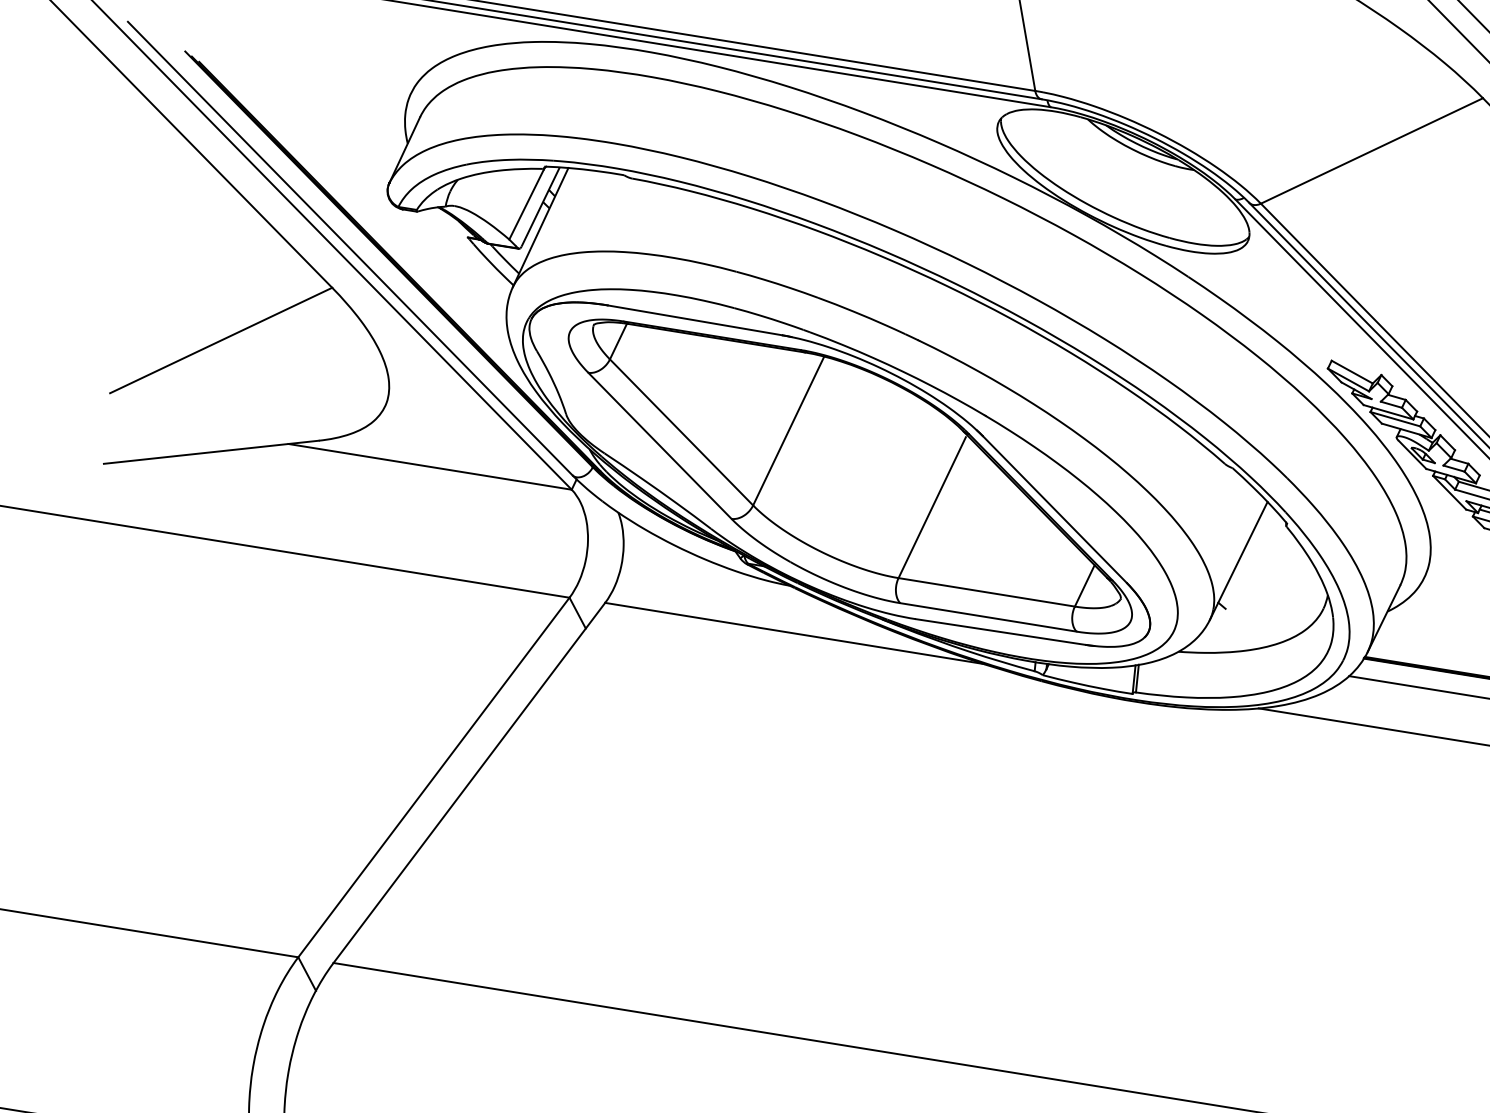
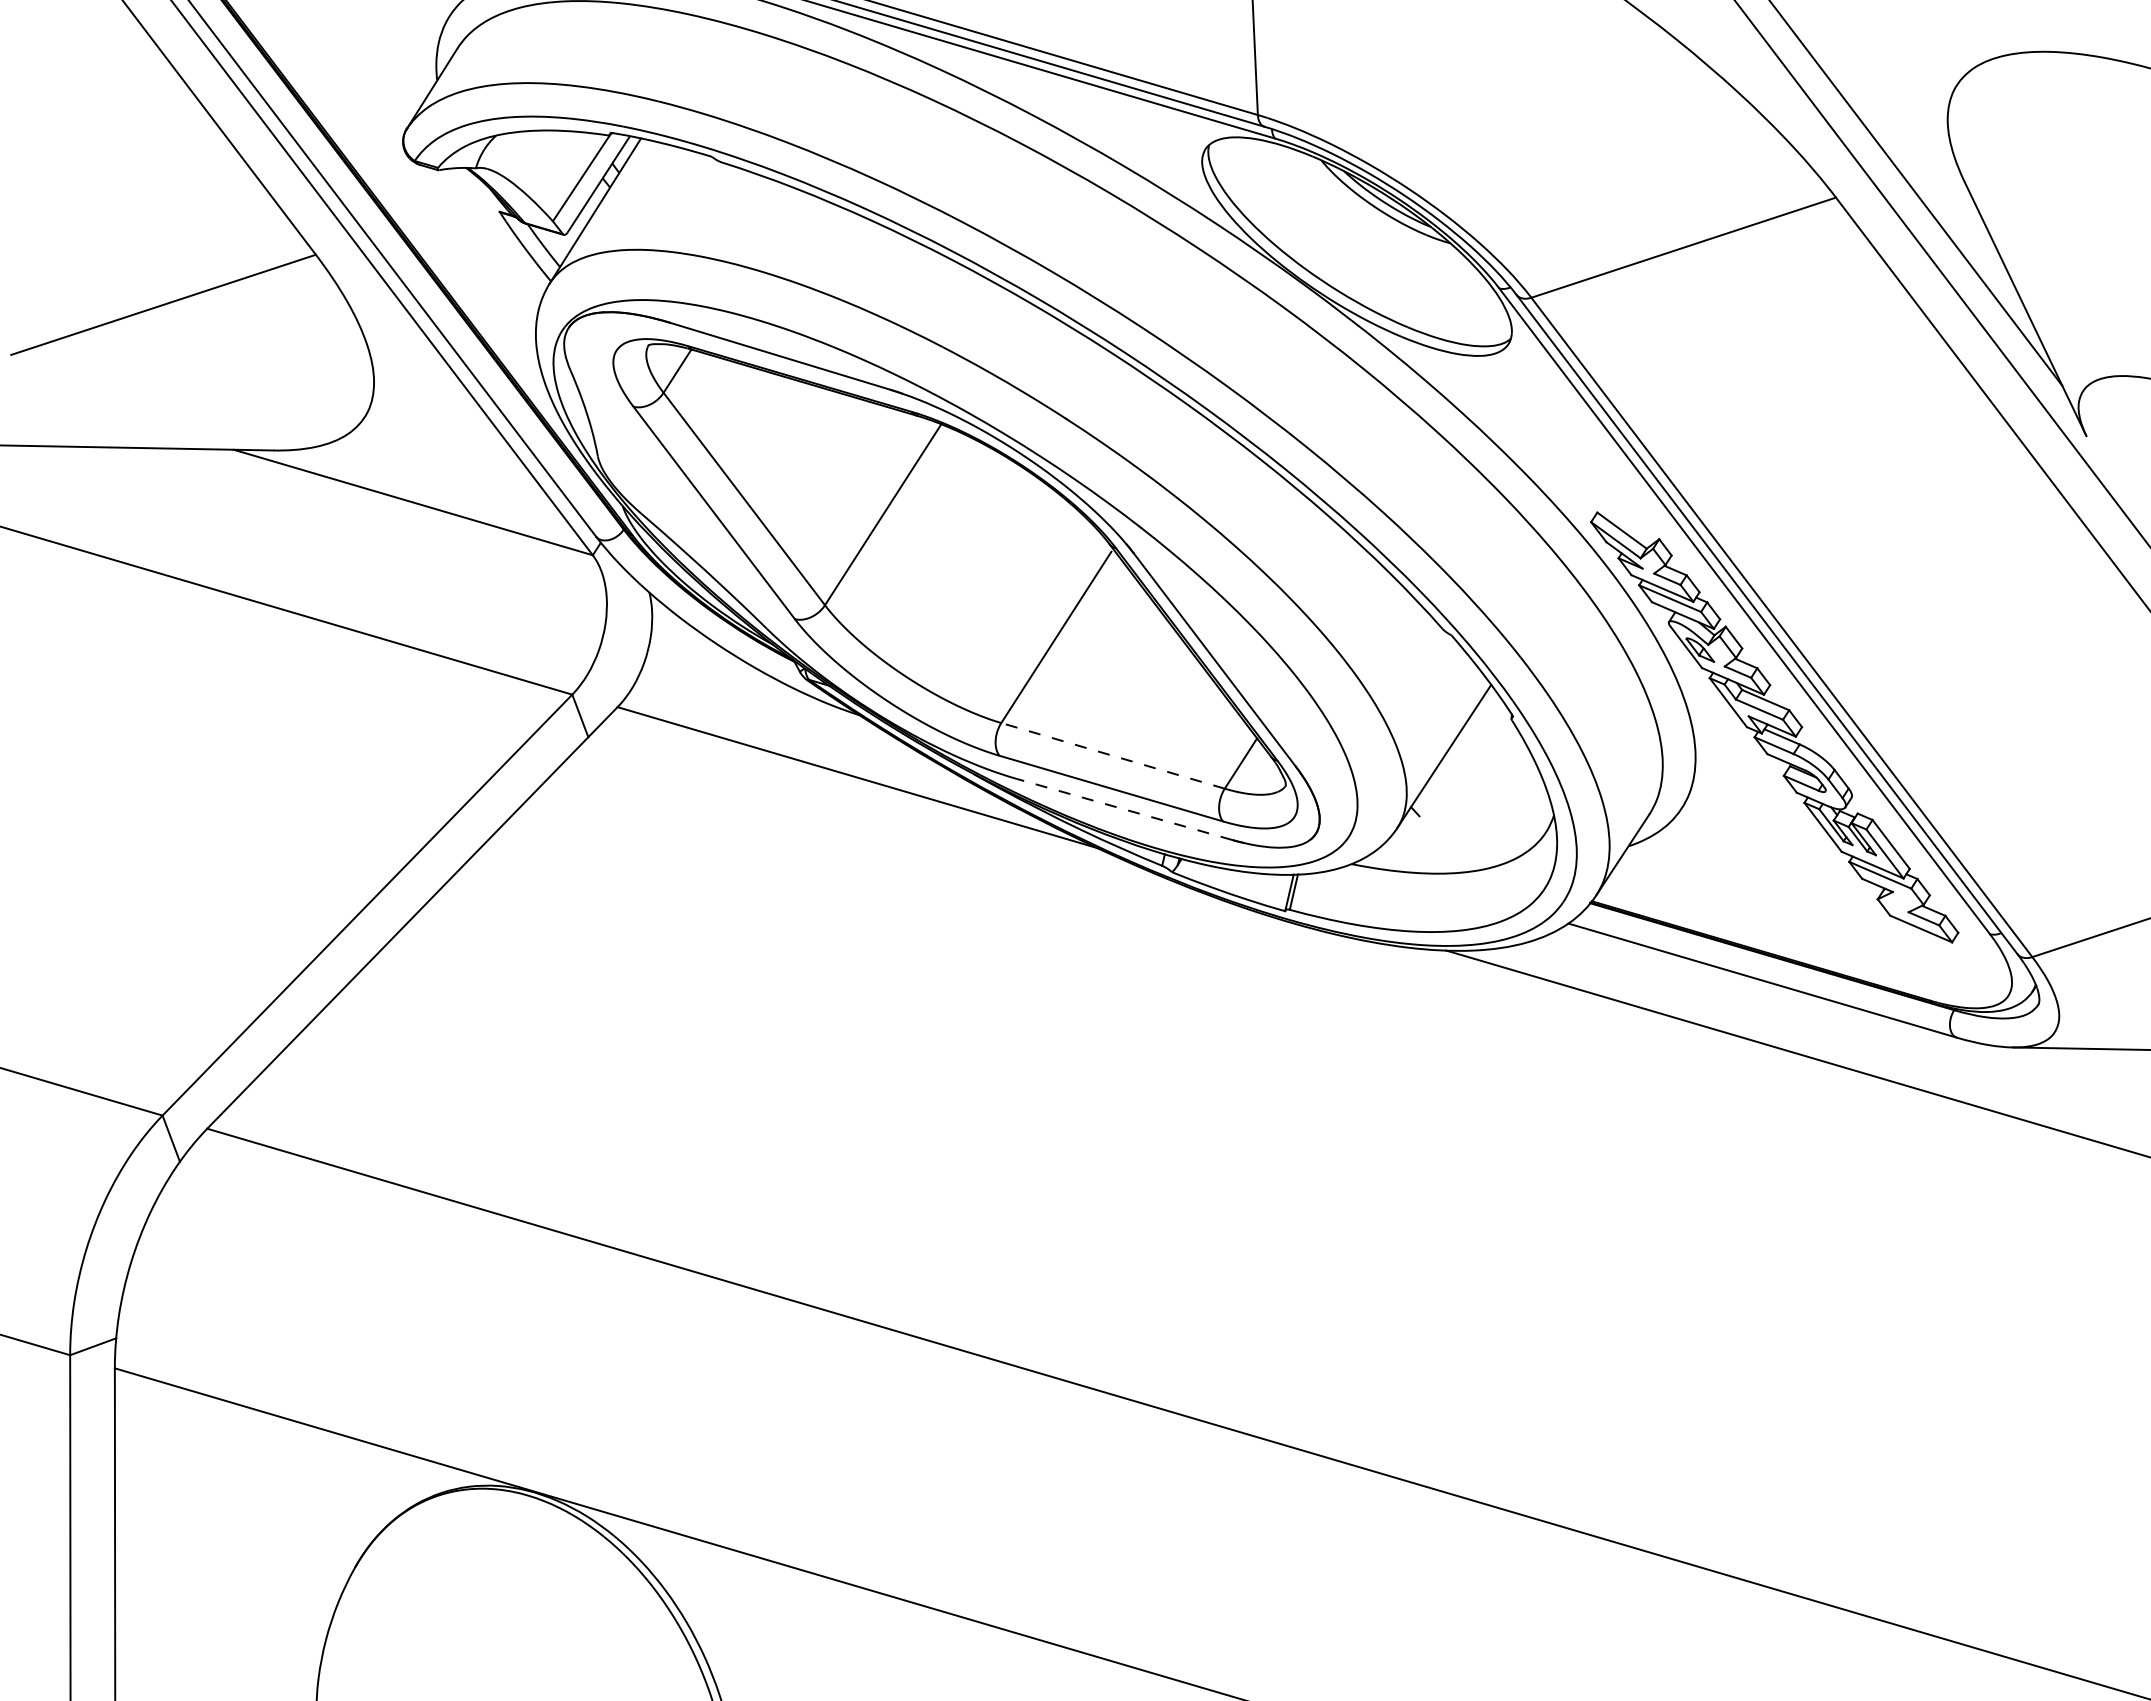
line: (986, 592) -> (1112, 755), solid -> dashed
line: (1000, 632) -> (1124, 809), solid -> dashed

